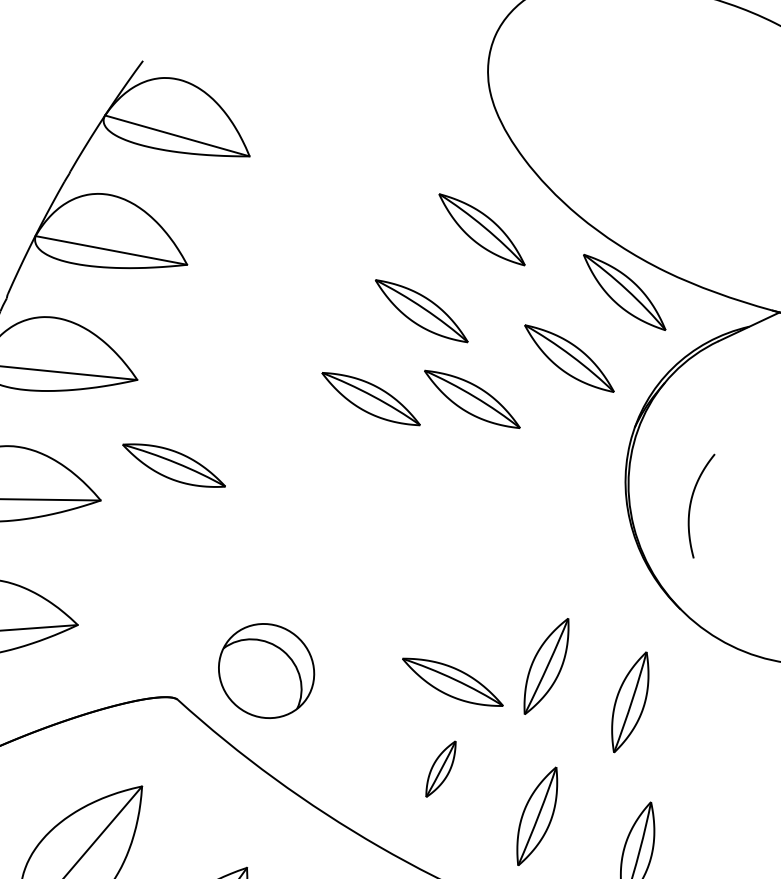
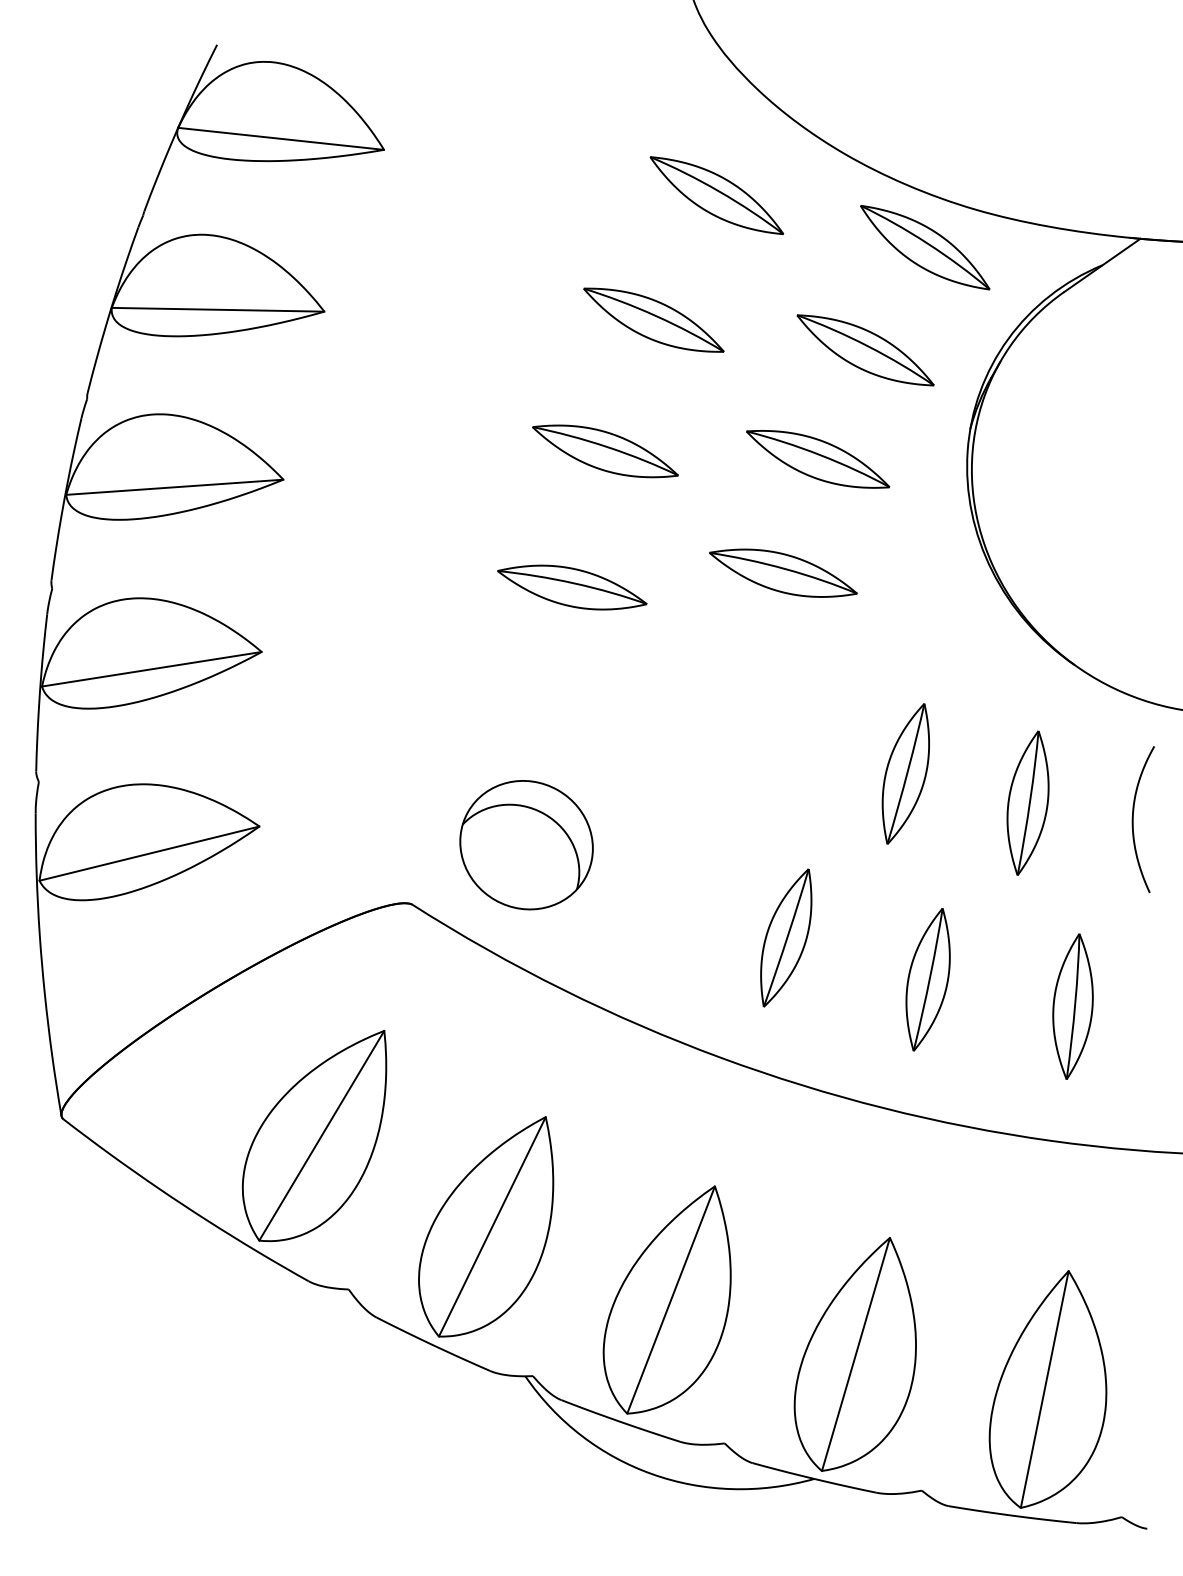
part: (472, 399) -> (818, 459), moved
part: (174, 465) -> (572, 587), moved
curve: (691, 503) -> (1133, 819), moved
part: (453, 681) -> (783, 572), moved
part: (441, 768) -> (786, 937), size x1.67

